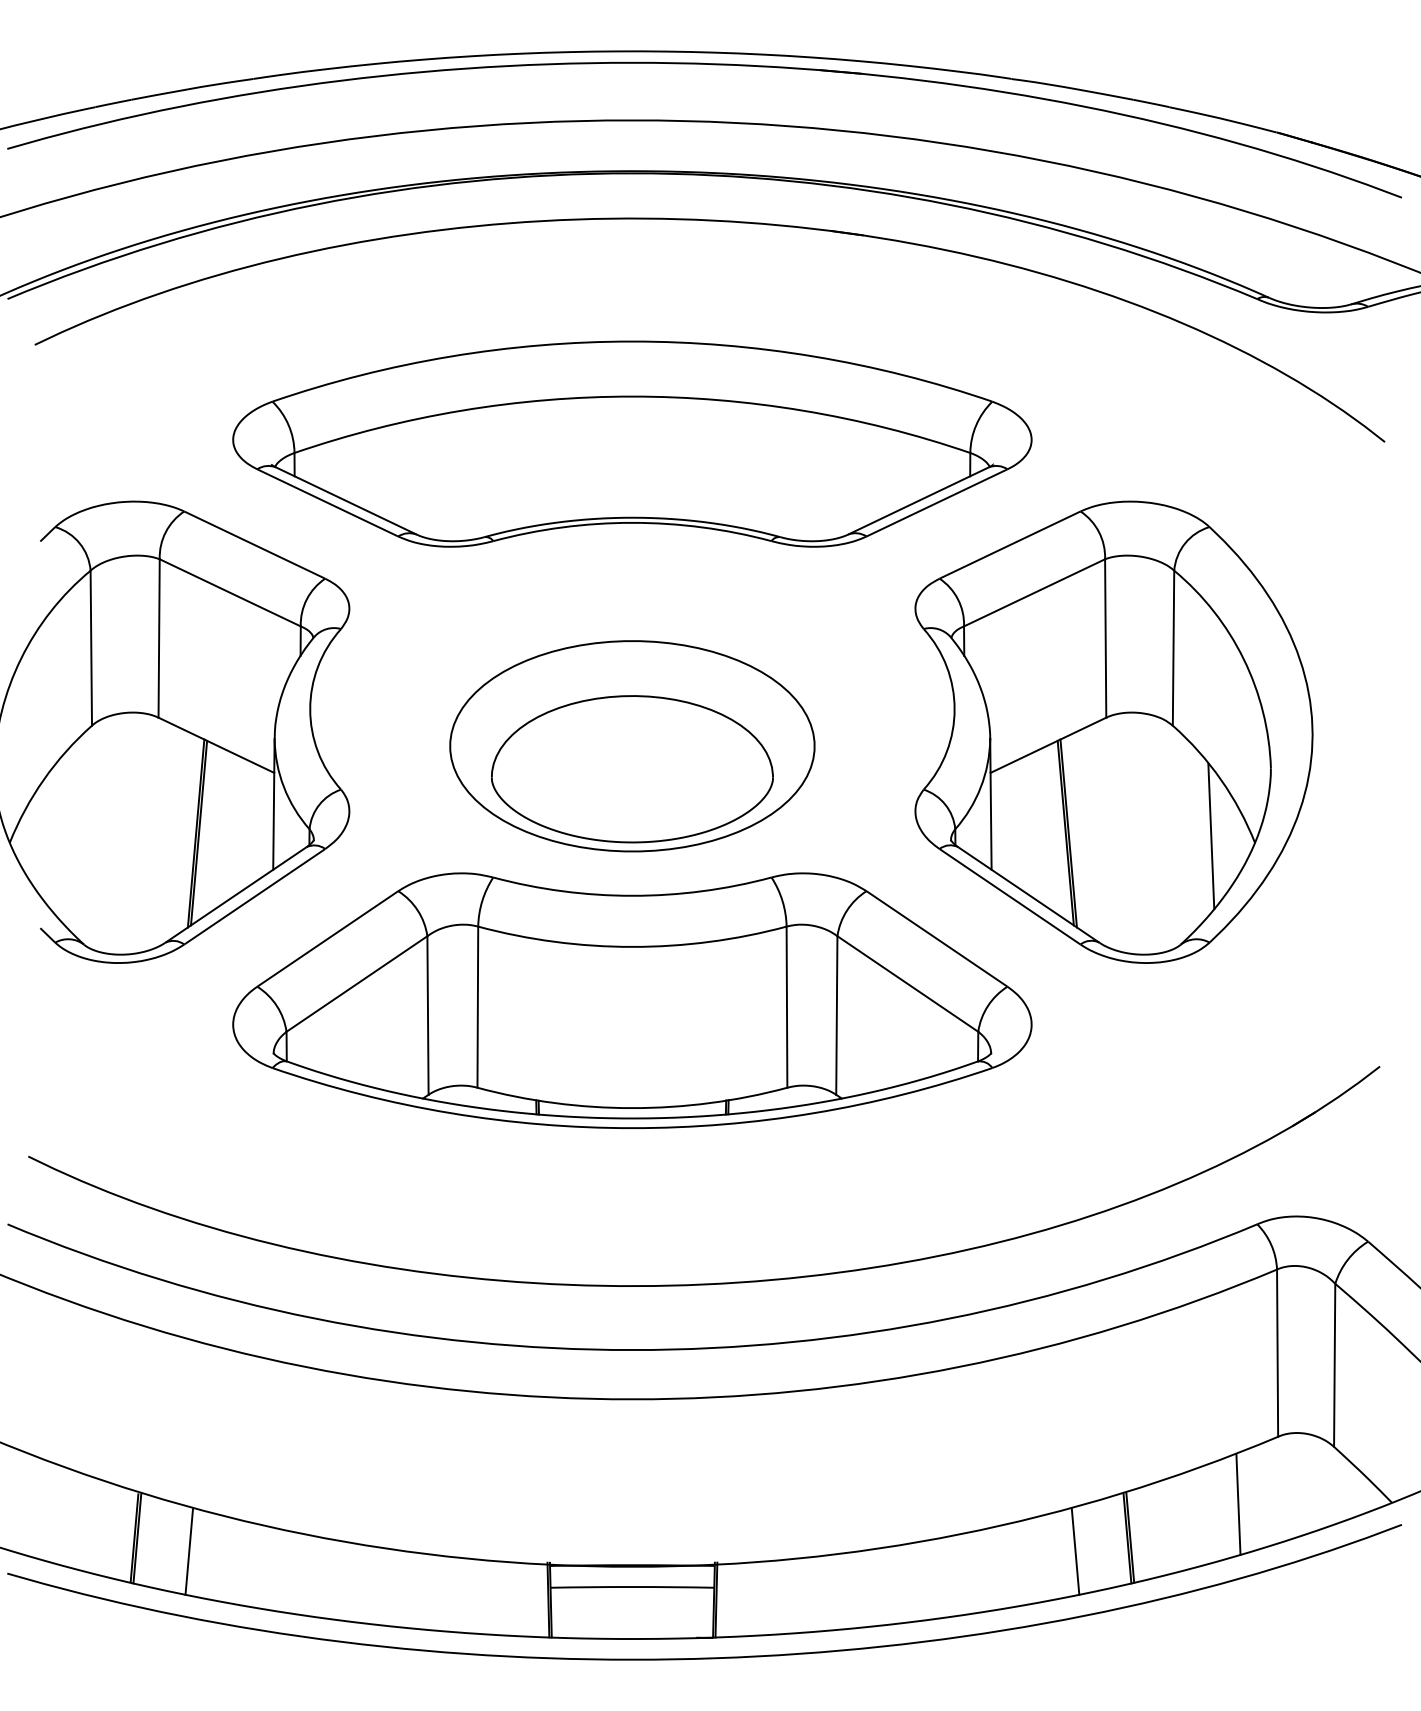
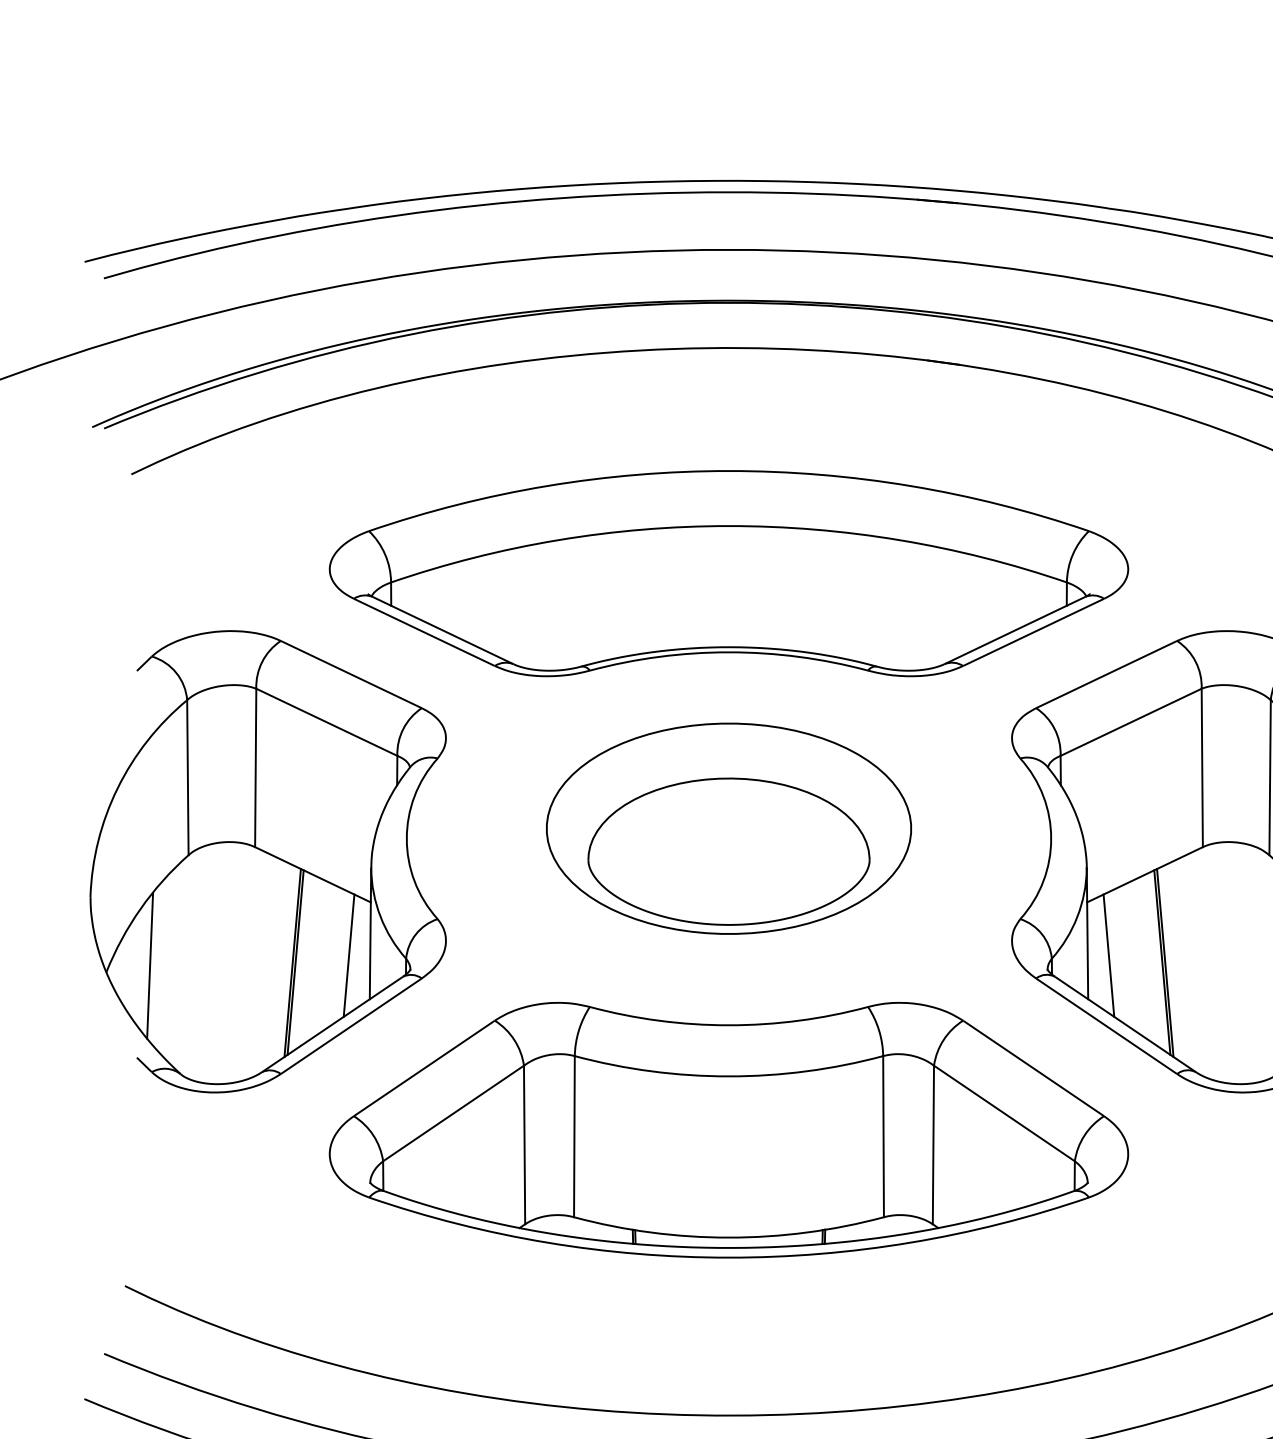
part: (632, 746) -> (729, 828), moved
line: (252, 826) -> (349, 955), added
line: (1012, 826) -> (1109, 955), added
line: (53, 836) -> (150, 965), added

